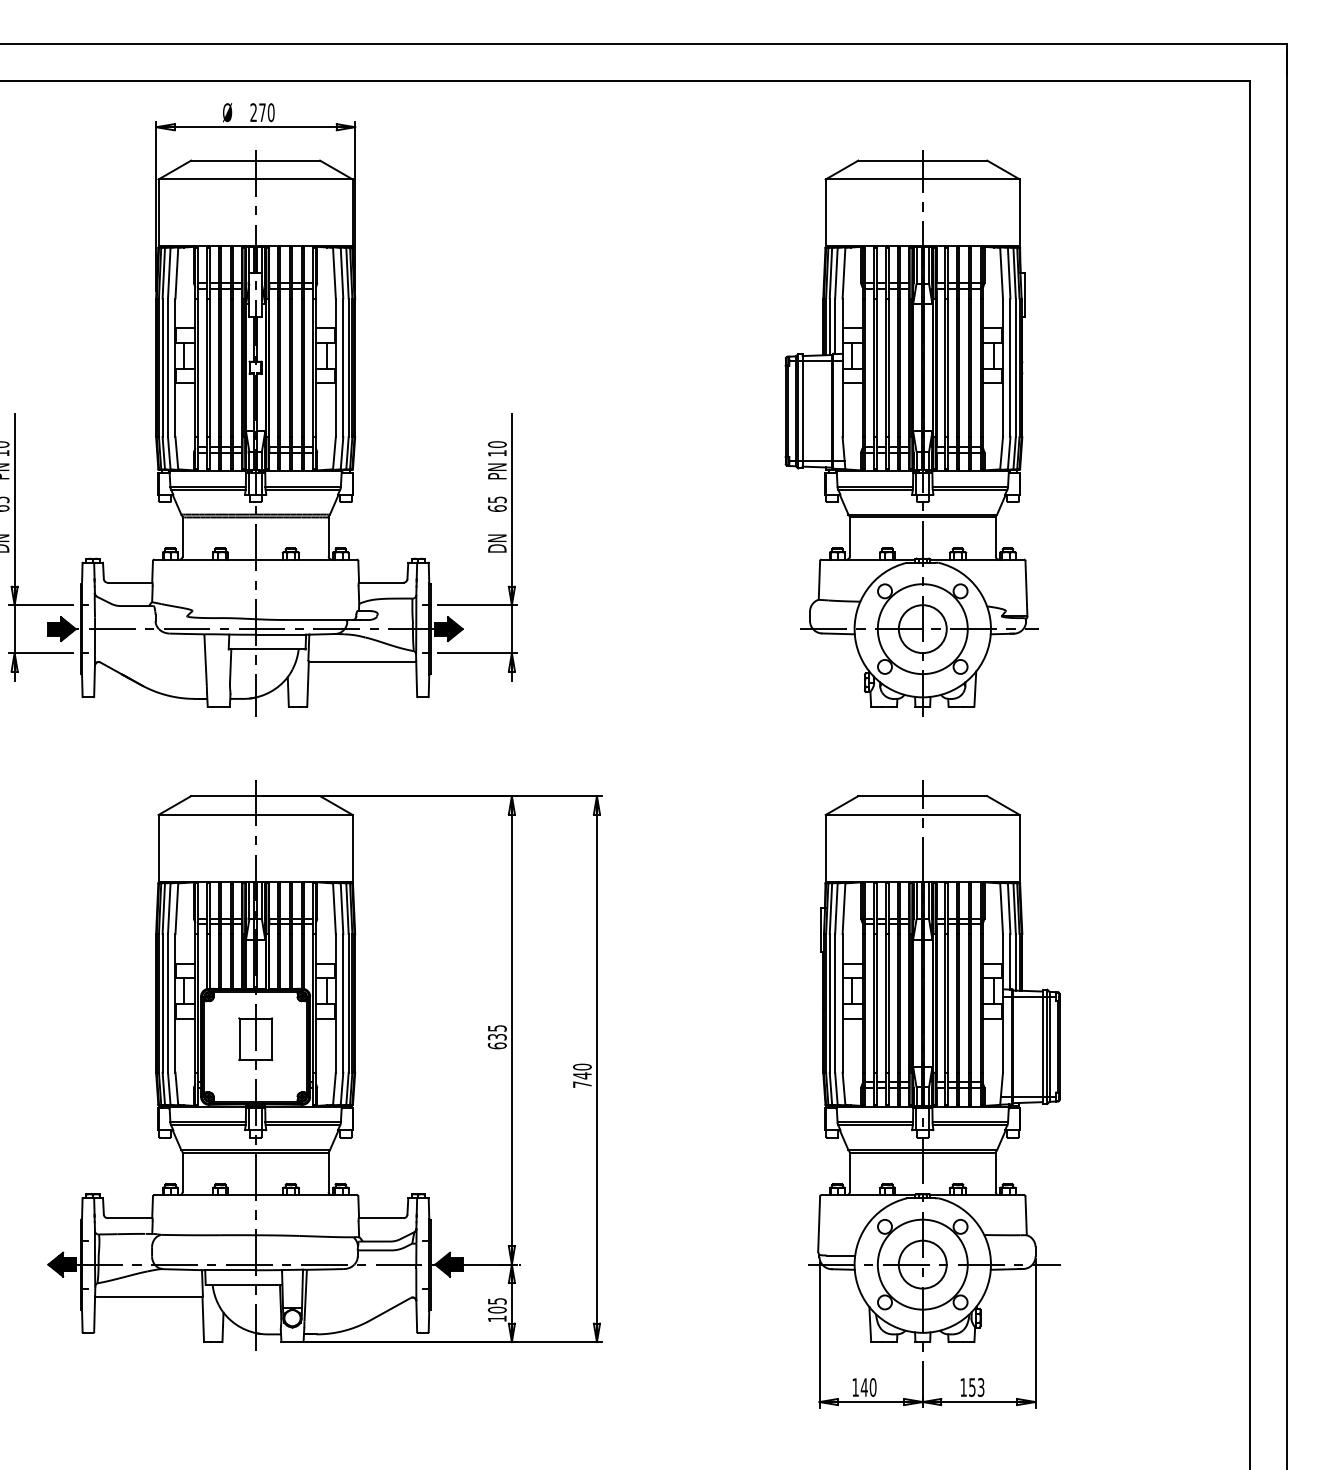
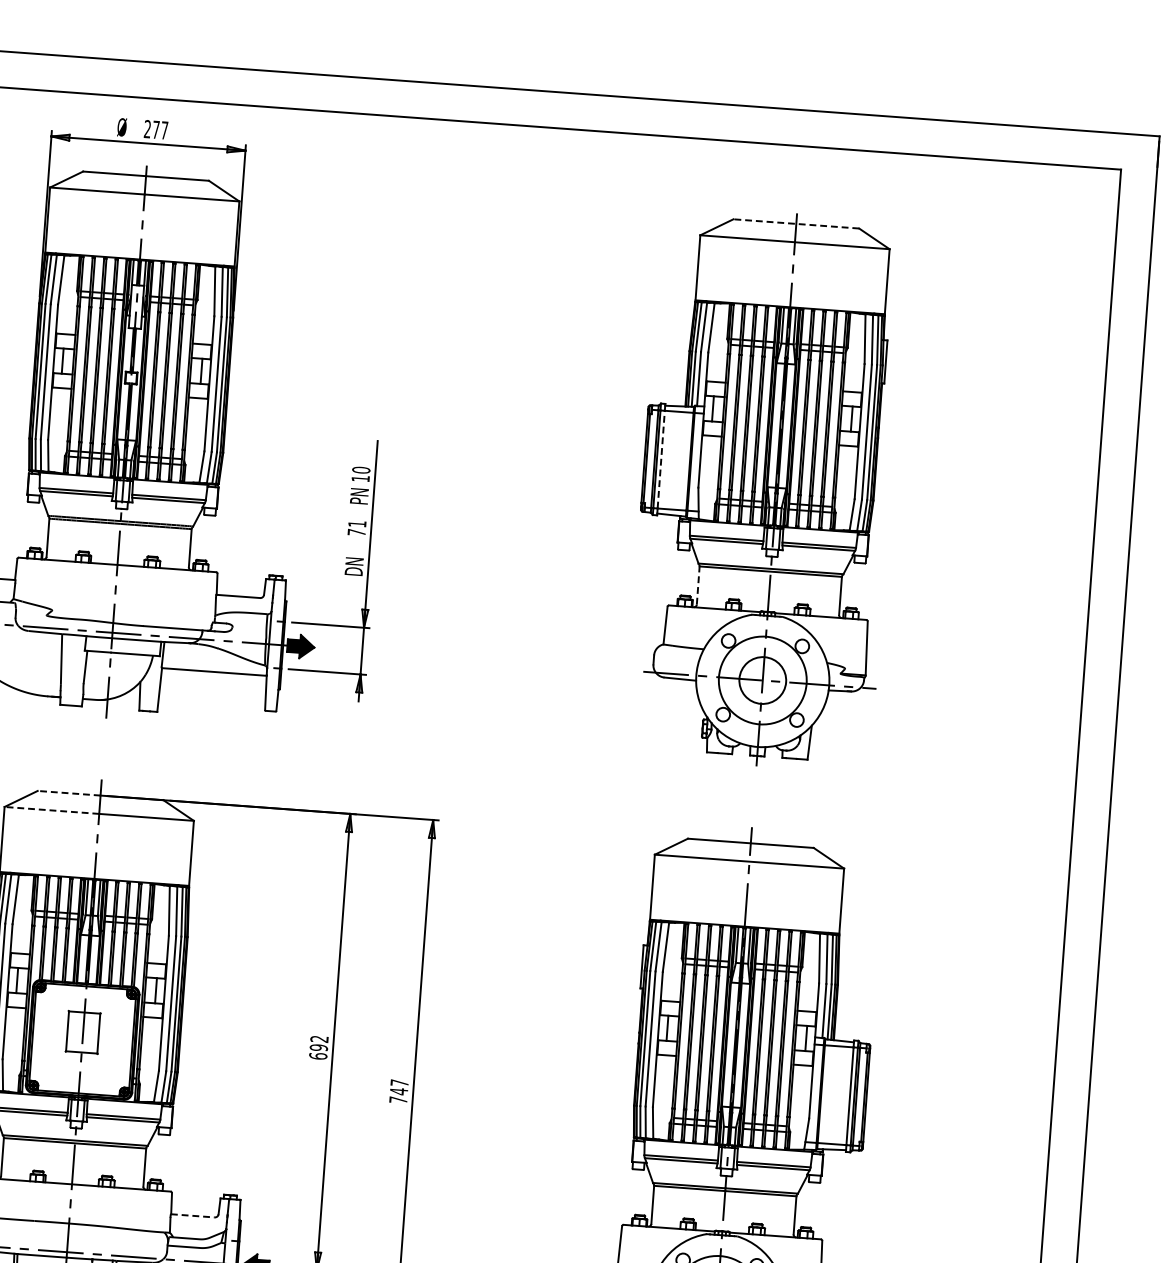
text: (270, 112) -> (163, 130), 270 -> 277
line: (922, 160) -> (796, 223), solid -> dashed
line: (802, 410) -> (661, 458), solid -> dashed
text: (496, 503) -> (356, 527), 65 -> 71
line: (849, 537) -> (697, 585), solid -> dashed
line: (222, 796) -> (68, 793), solid -> dashed
line: (207, 814) -> (52, 809), solid -> dashed
text: (496, 1032) -> (318, 1043), 635 -> 692
text: (582, 1066) -> (399, 1082), 740 -> 747
line: (381, 1218) -> (193, 1216), solid -> dashed

